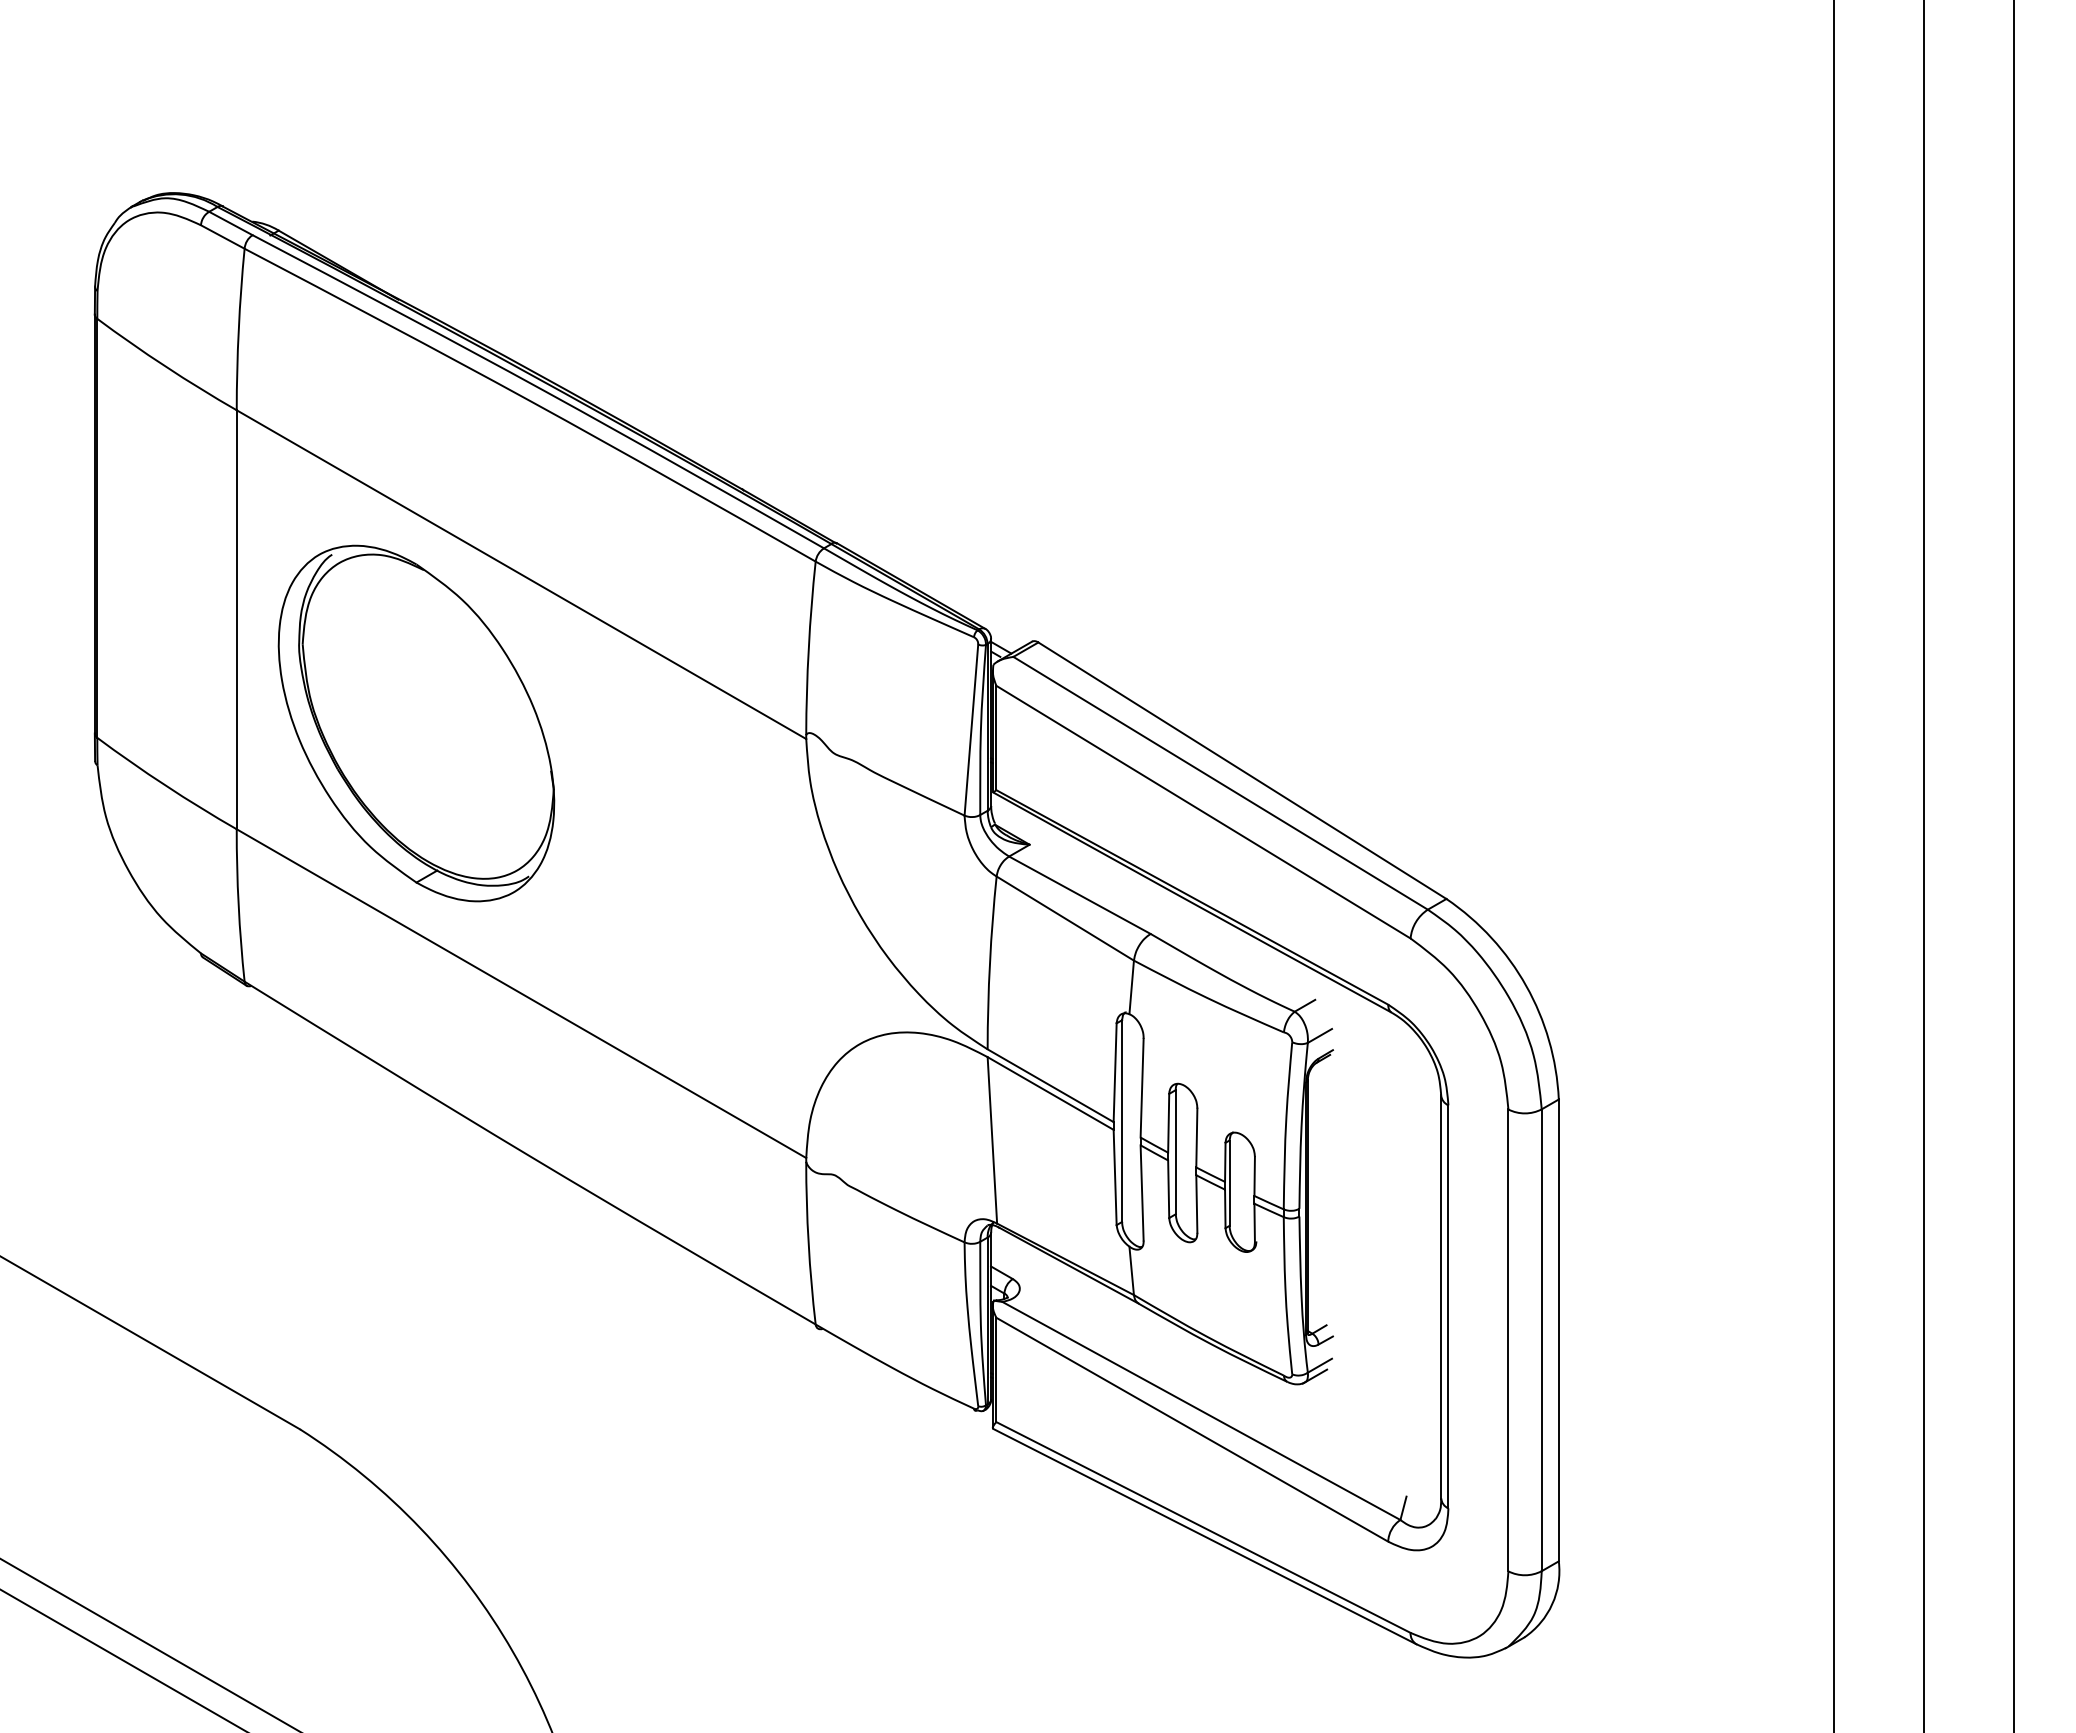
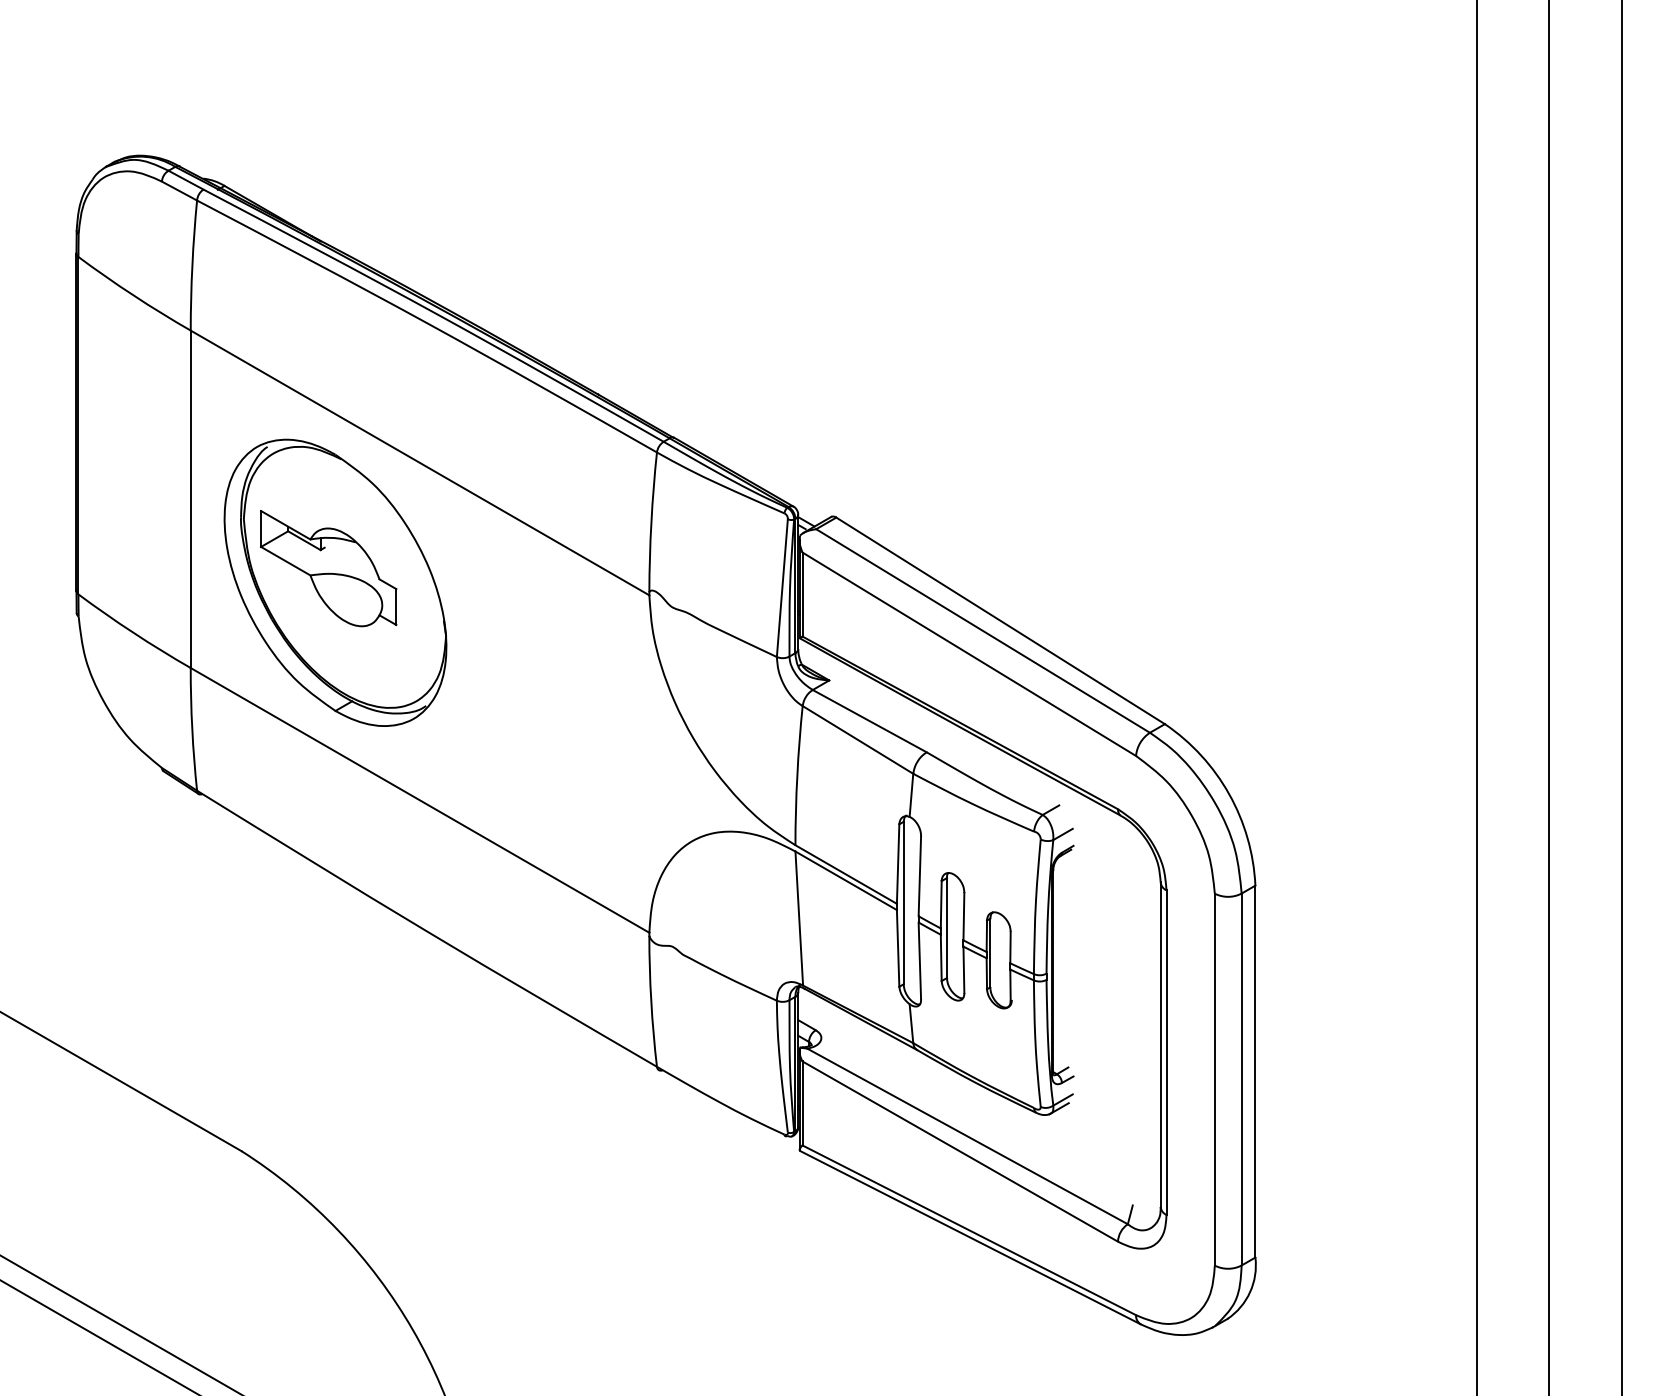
part: (408, 705) -> (329, 568), added

